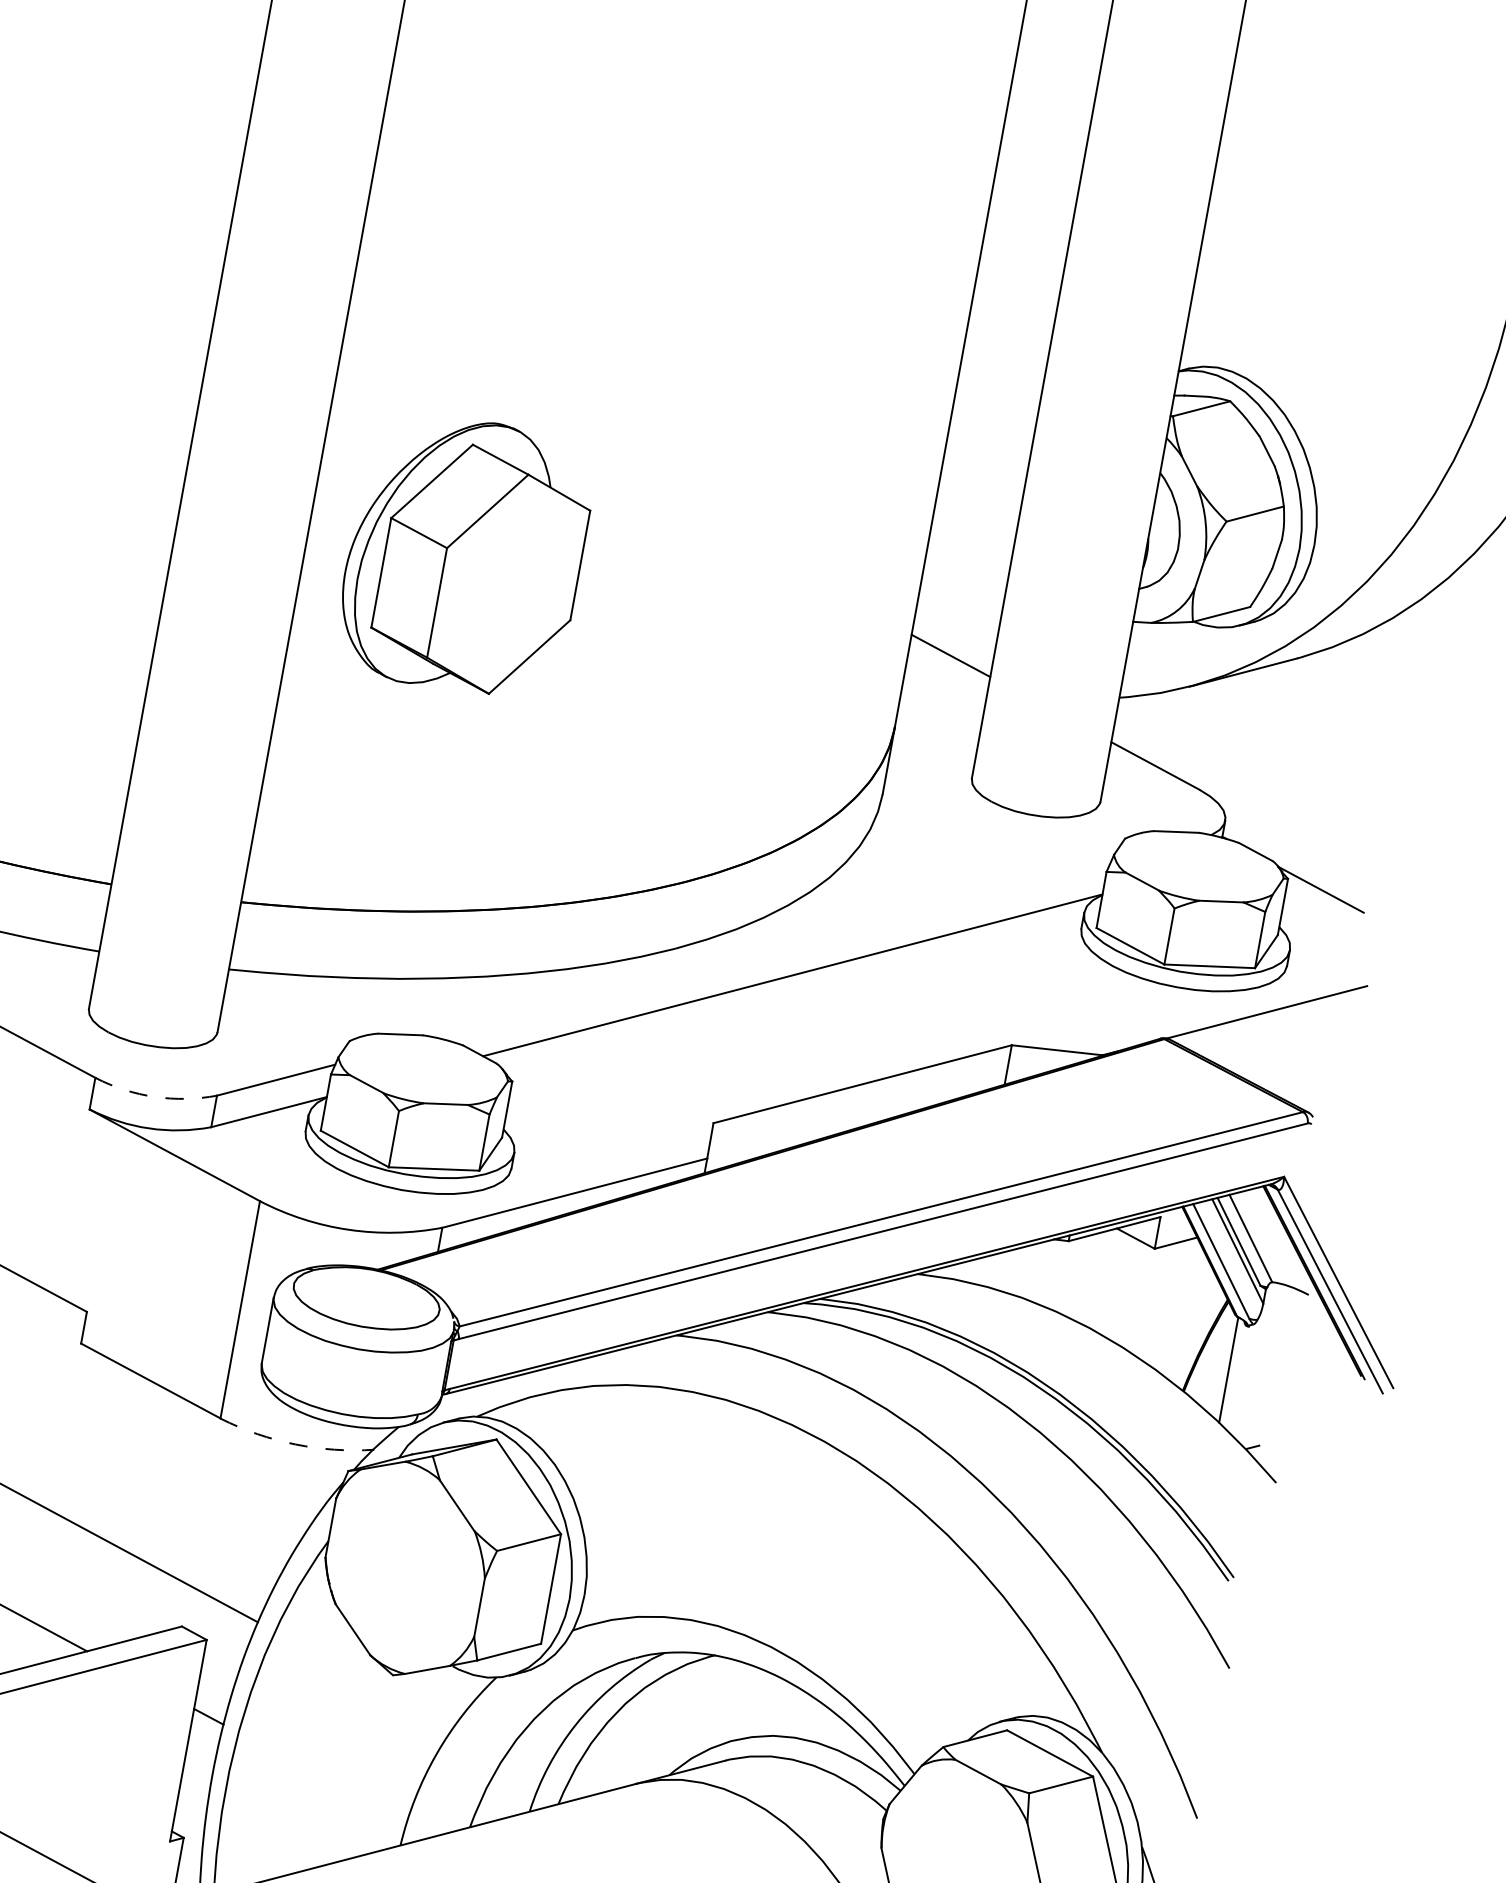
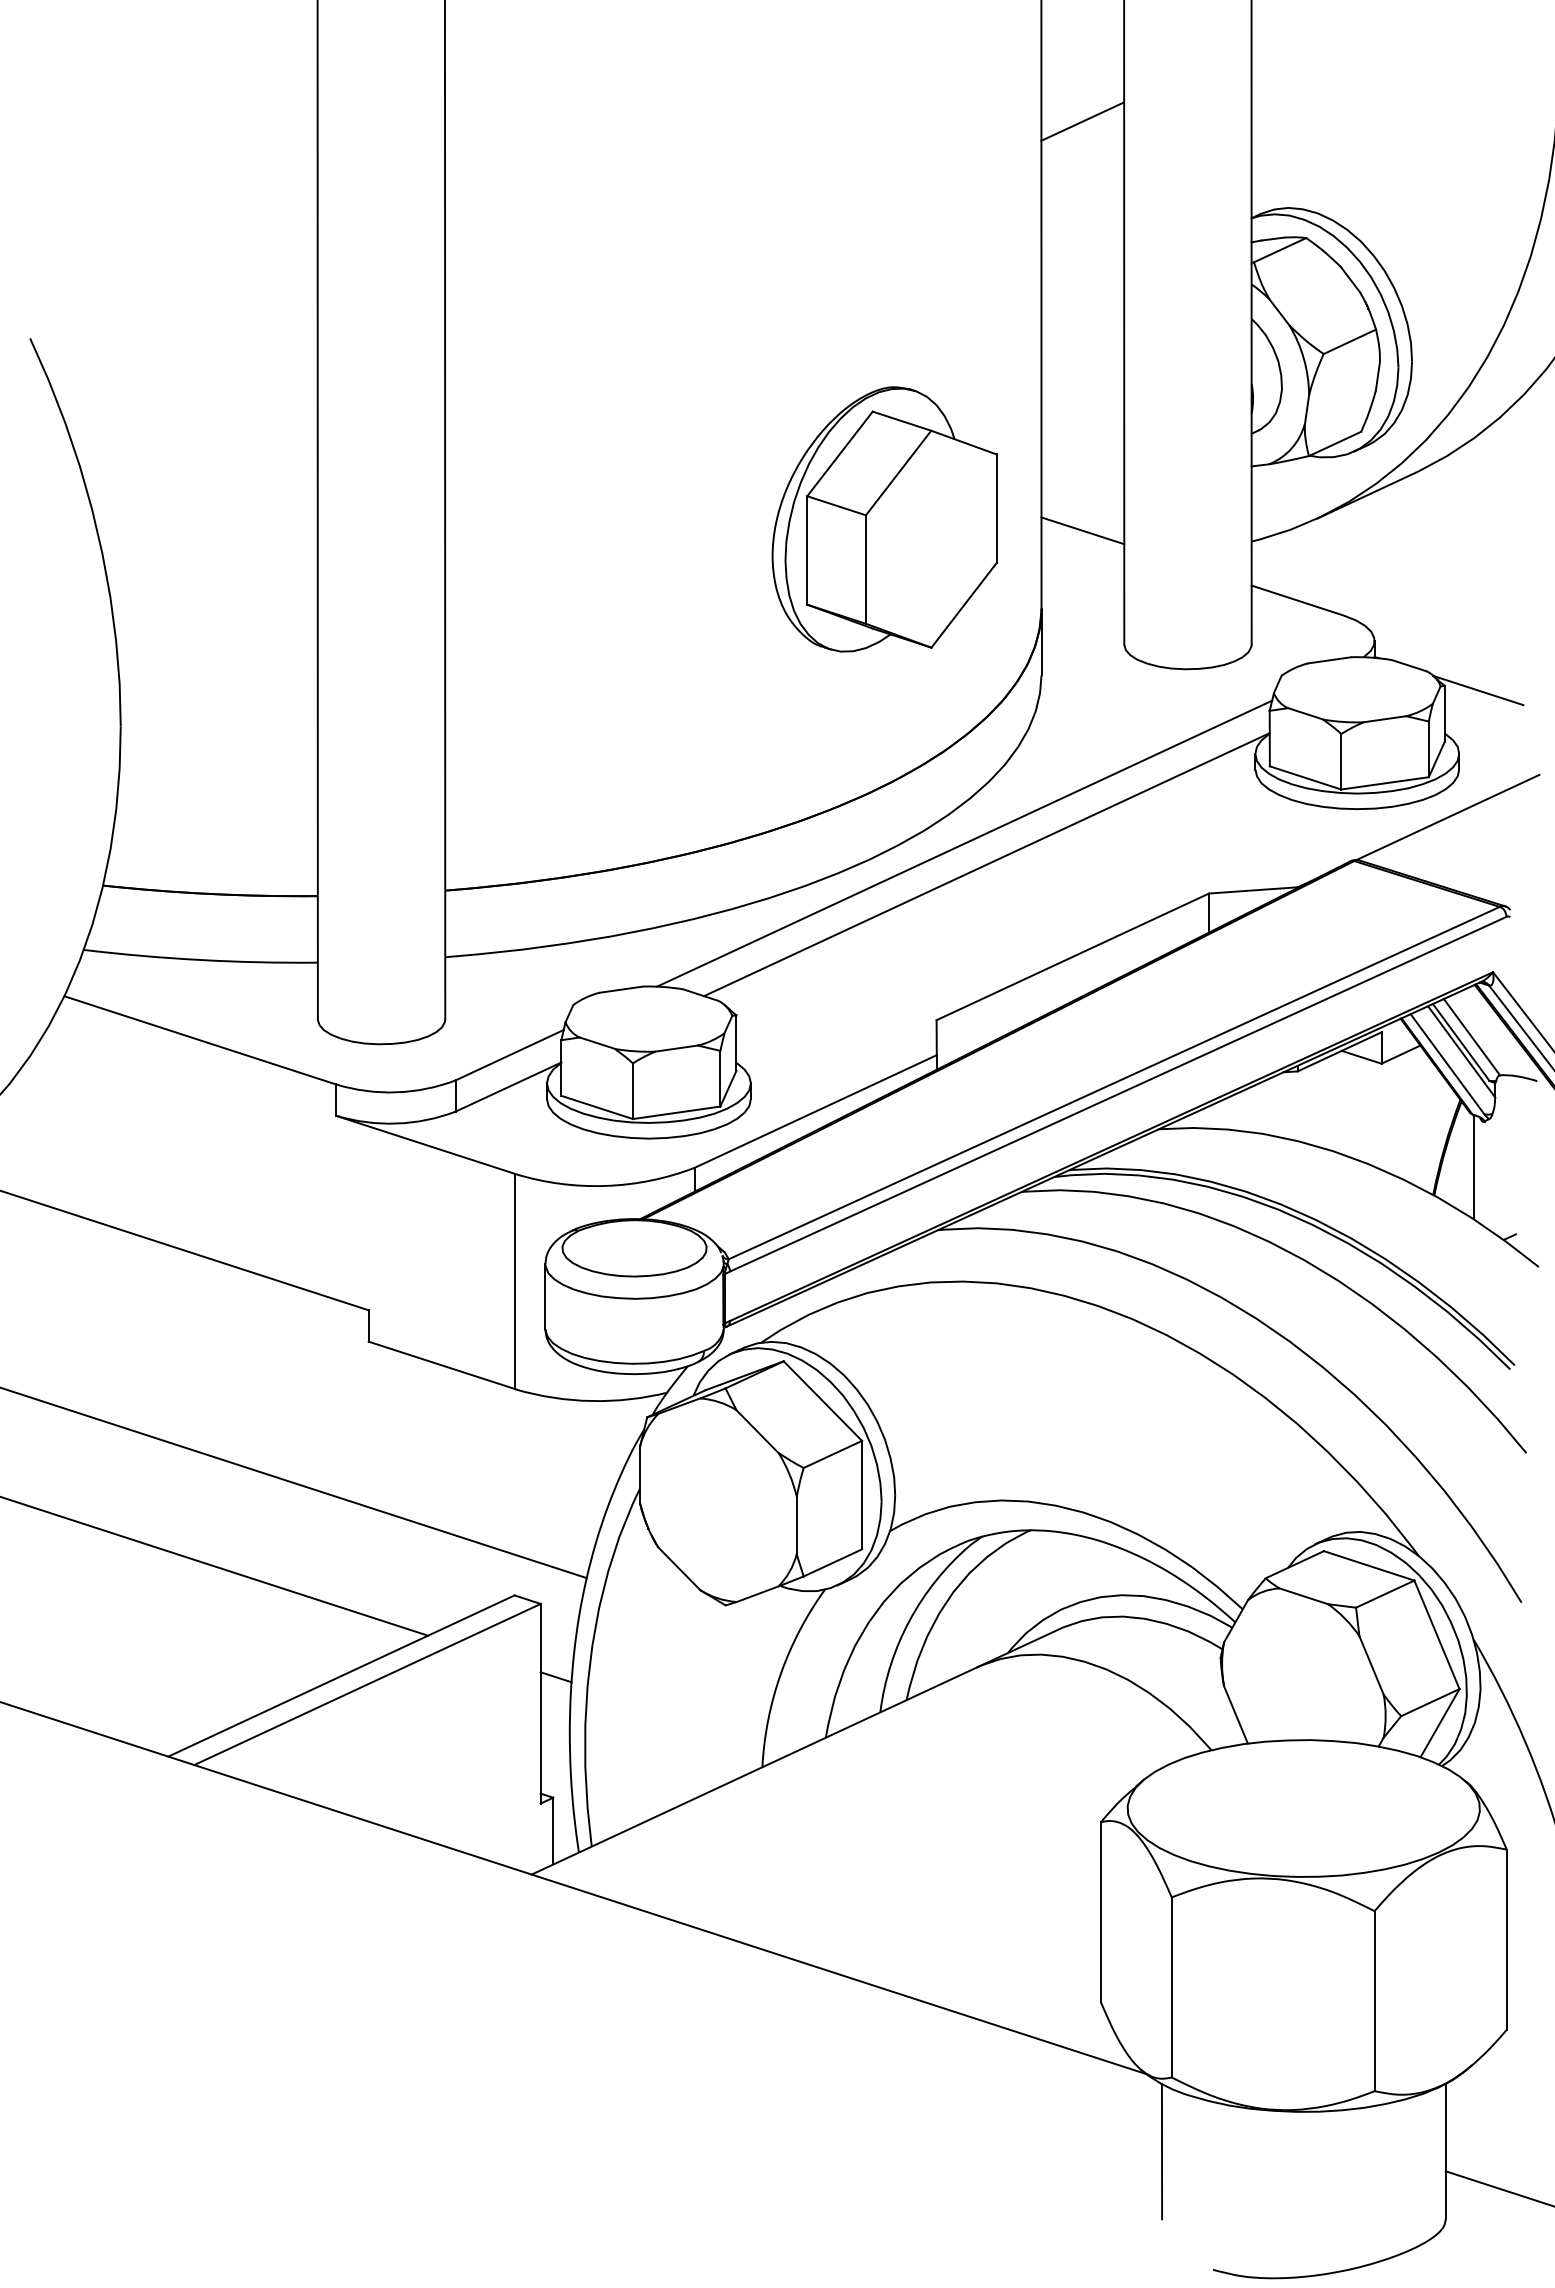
line: (1025, 242) -> (1082, 121), added
part: (465, 555) -> (884, 519), moved
line: (774, 949) -> (964, 843), added
arc: (154, 1097) -> (396, 1092), dashed -> solid
arc: (295, 1444) -> (591, 1401), dashed -> solid

